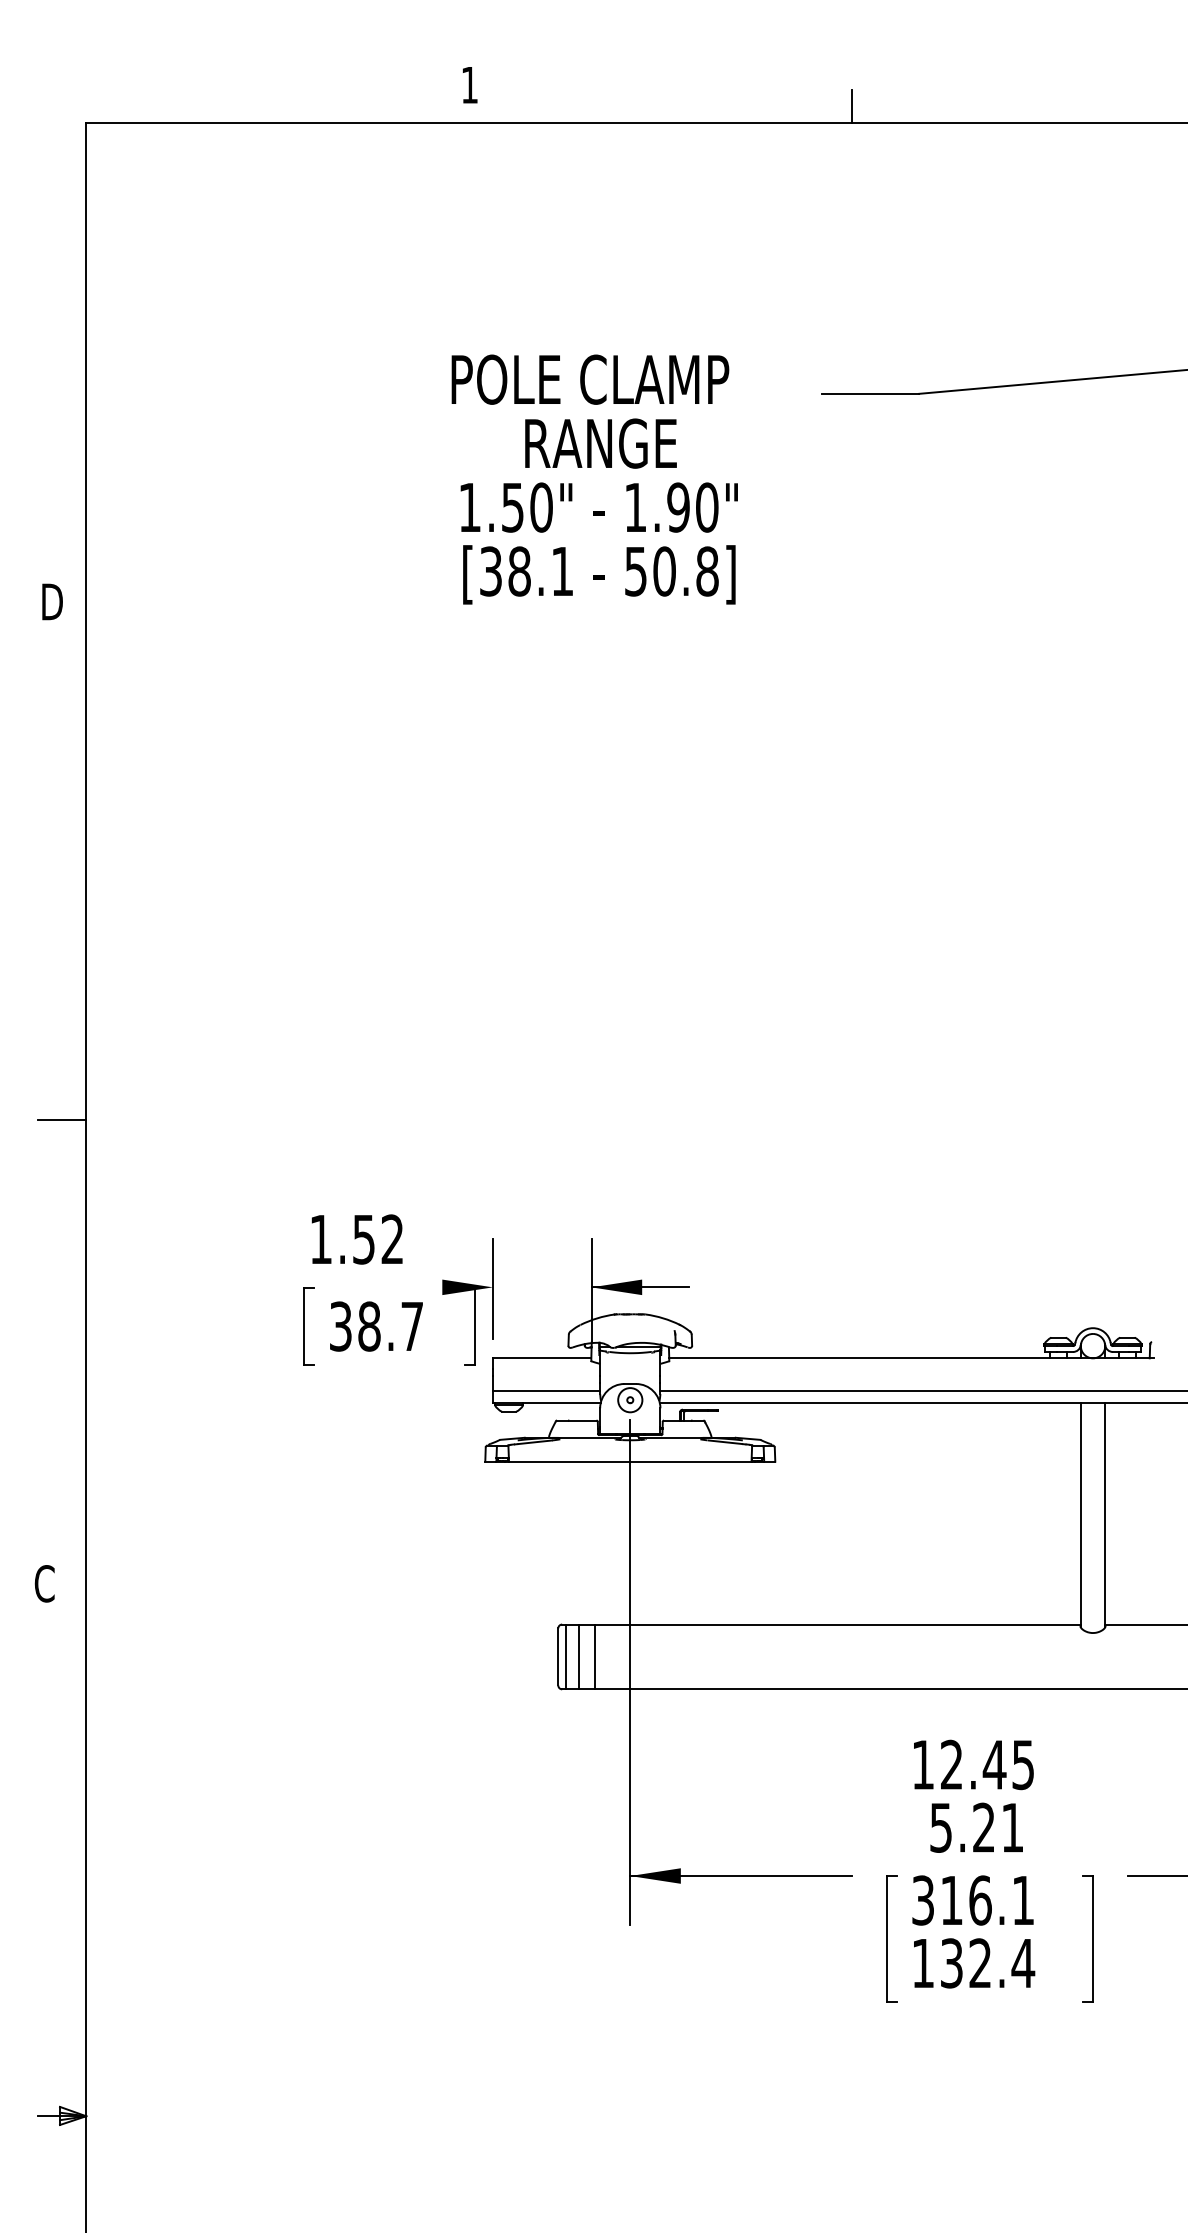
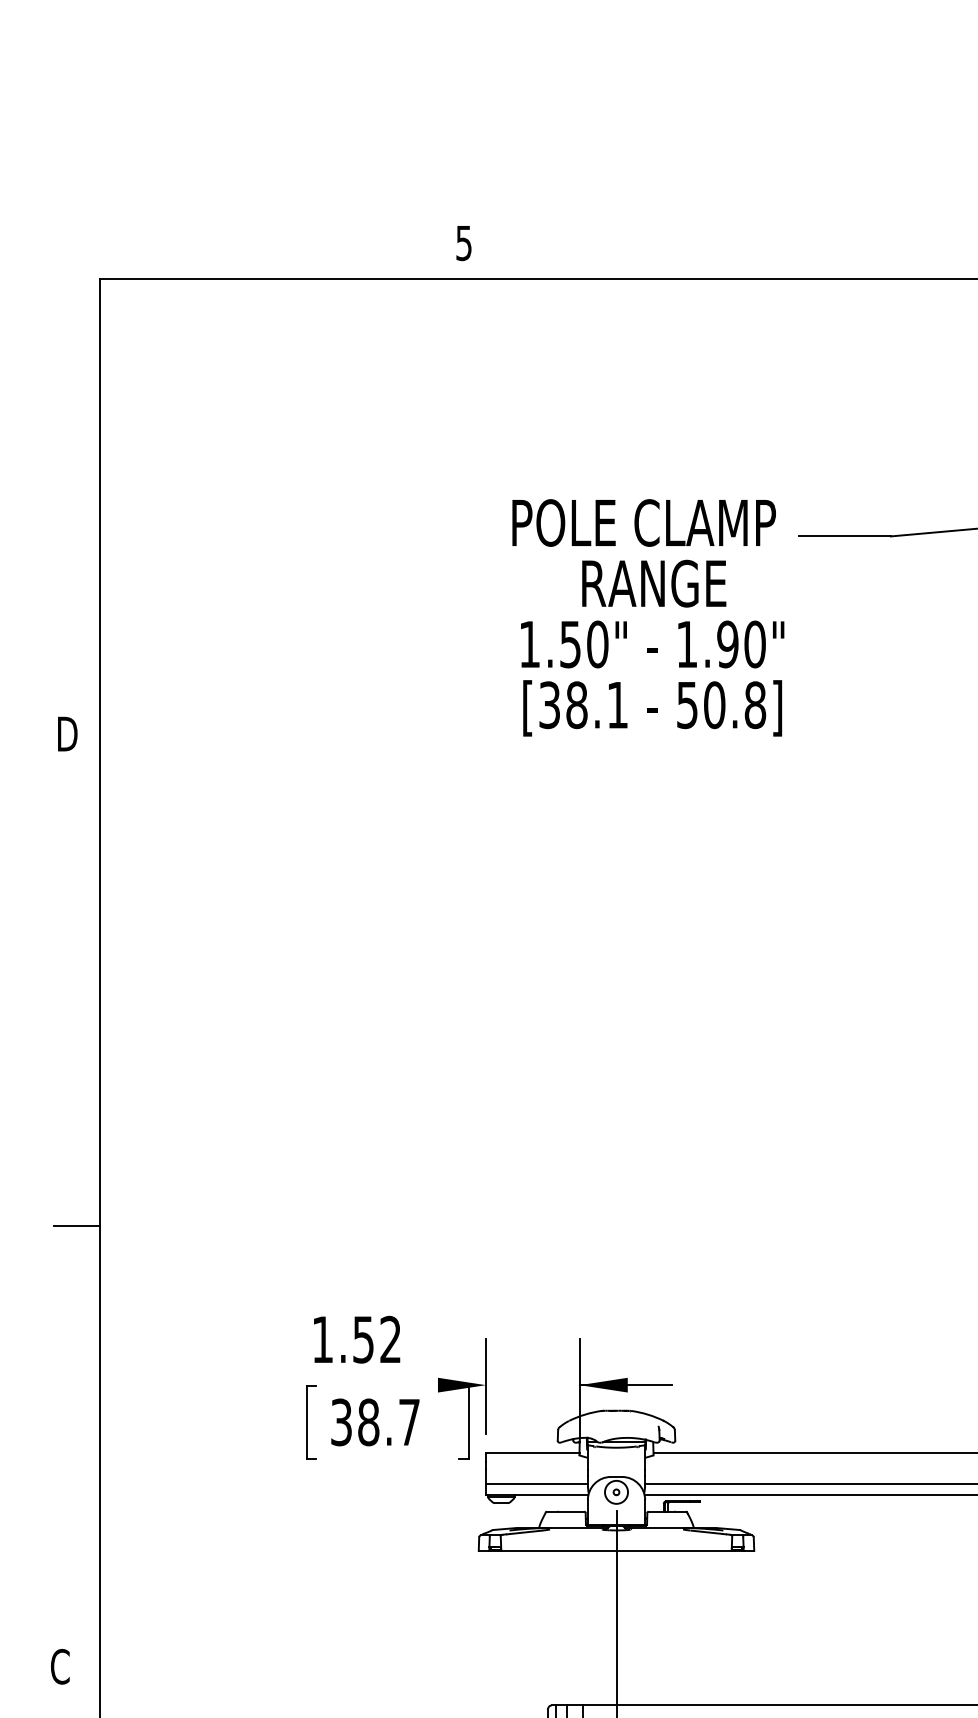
text: (469, 85) -> (463, 243), 1 -> 5
line: (851, 106) -> (826, 263), removed
text: (594, 479) -> (648, 617), moved

